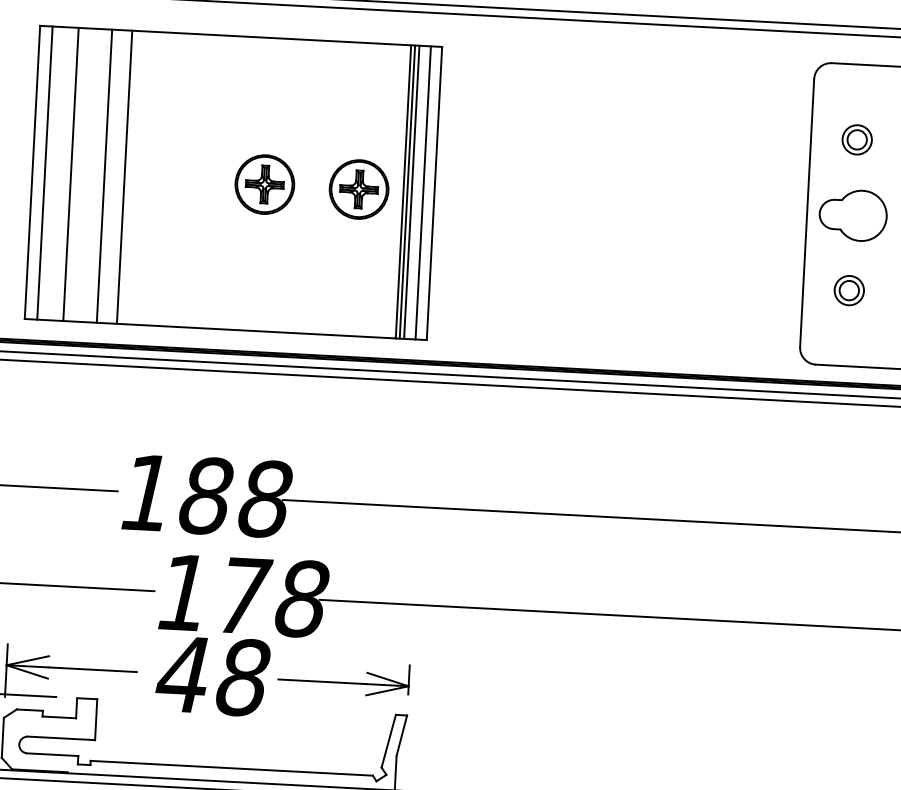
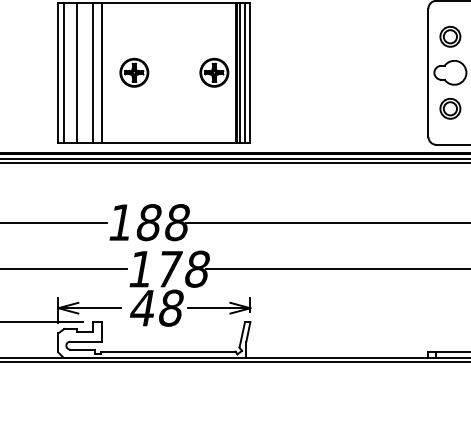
part: (857, 139) -> (450, 36), size x1.43
part: (265, 183) -> (134, 72), moved
part: (849, 290) -> (450, 108), size x1.43

